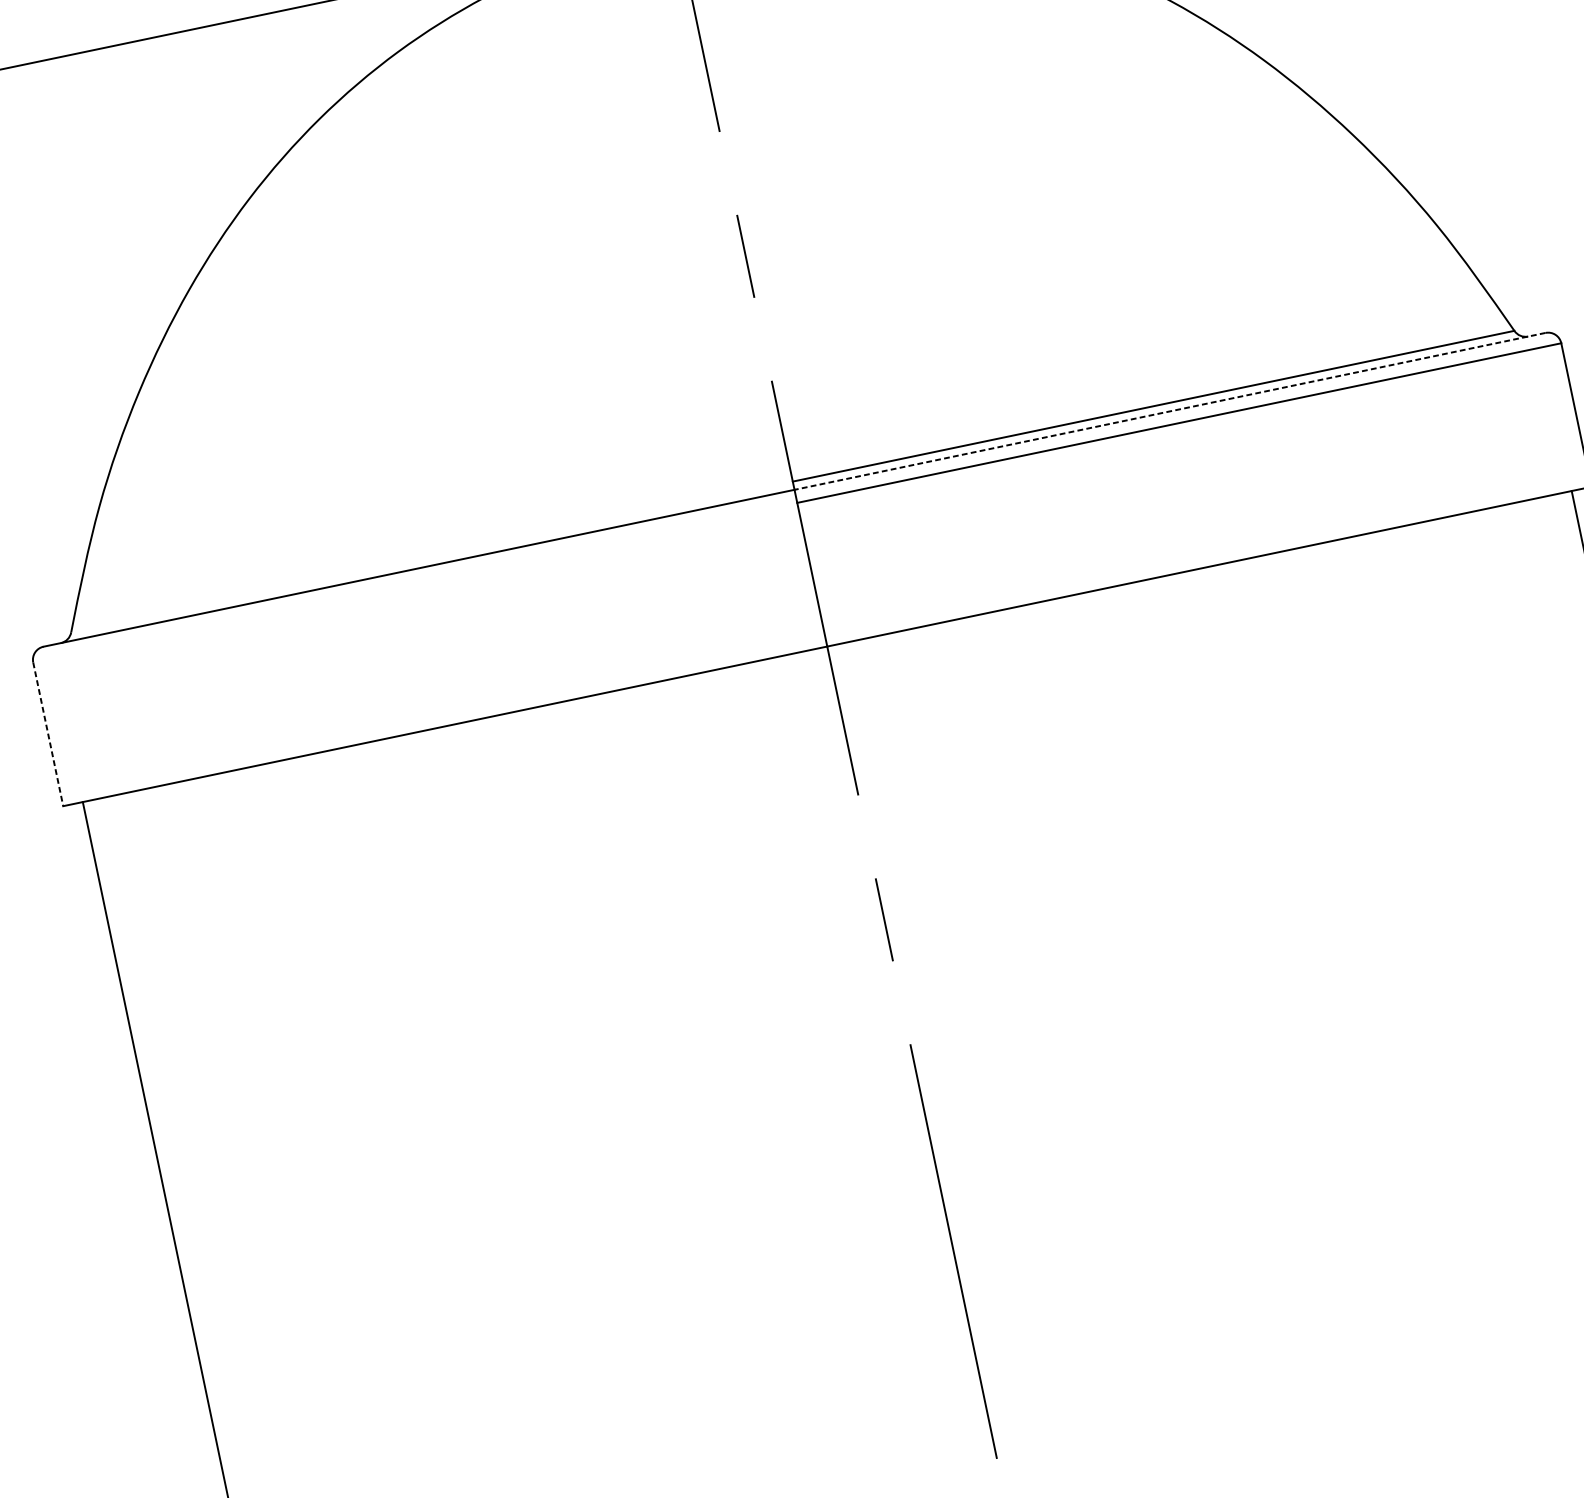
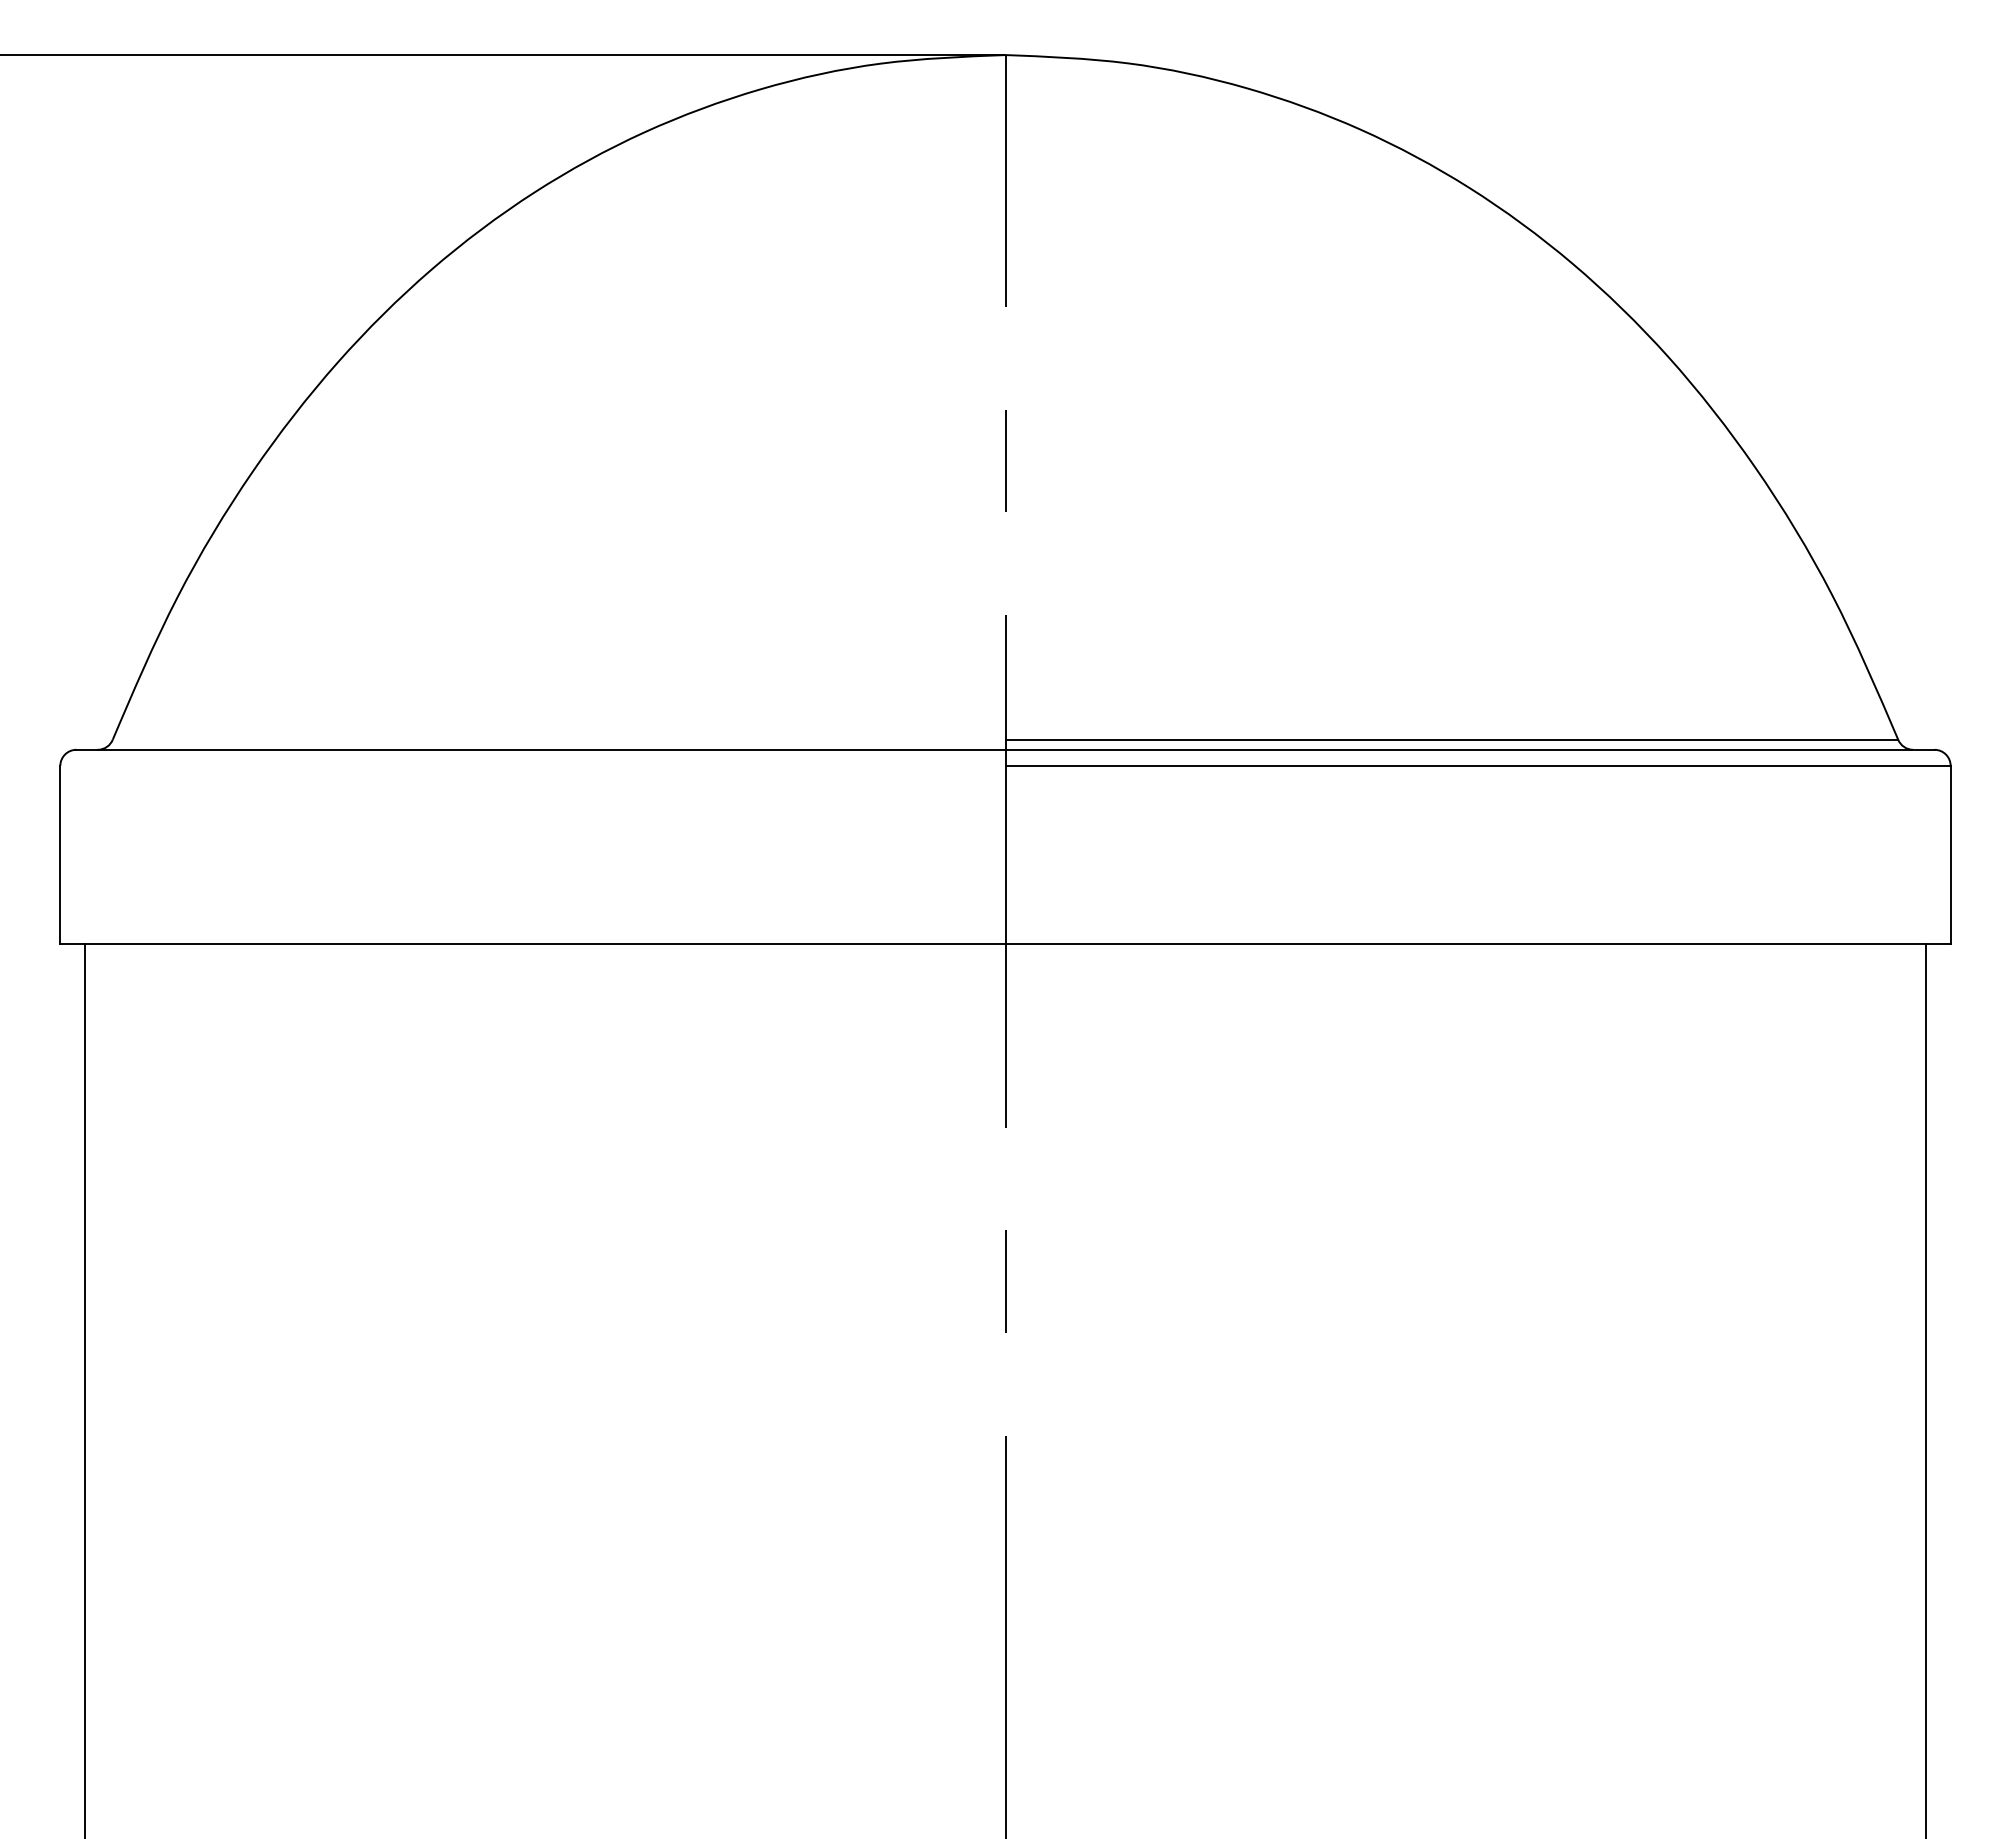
line: (1170, 411) -> (1470, 749), dashed -> solid
line: (48, 734) -> (60, 854), dashed -> solid

